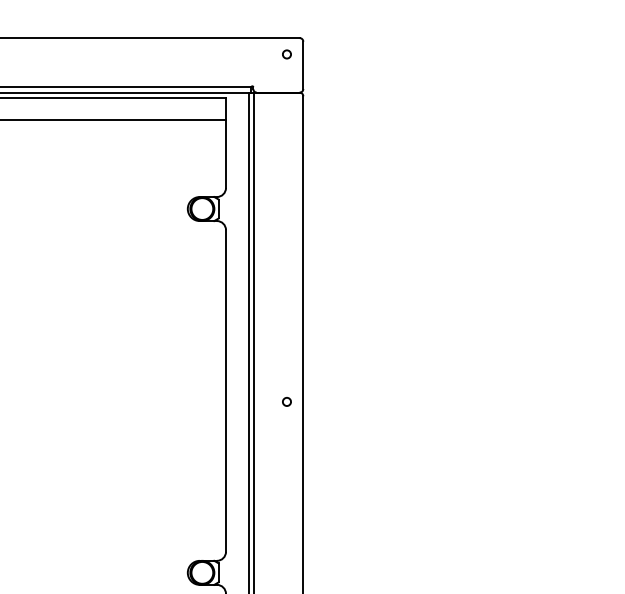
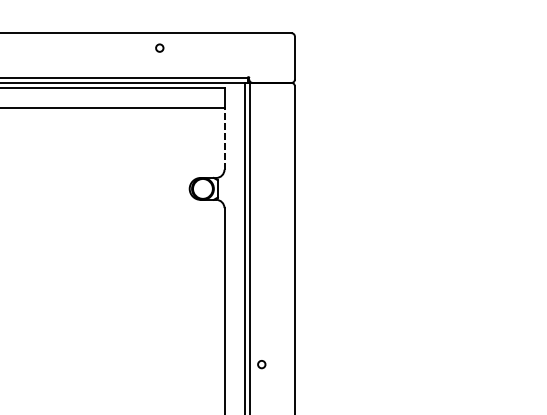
circle: (286, 54) -> (159, 48), moved
line: (226, 153) -> (224, 138), solid -> dashed
circle: (286, 401) -> (261, 364), moved

